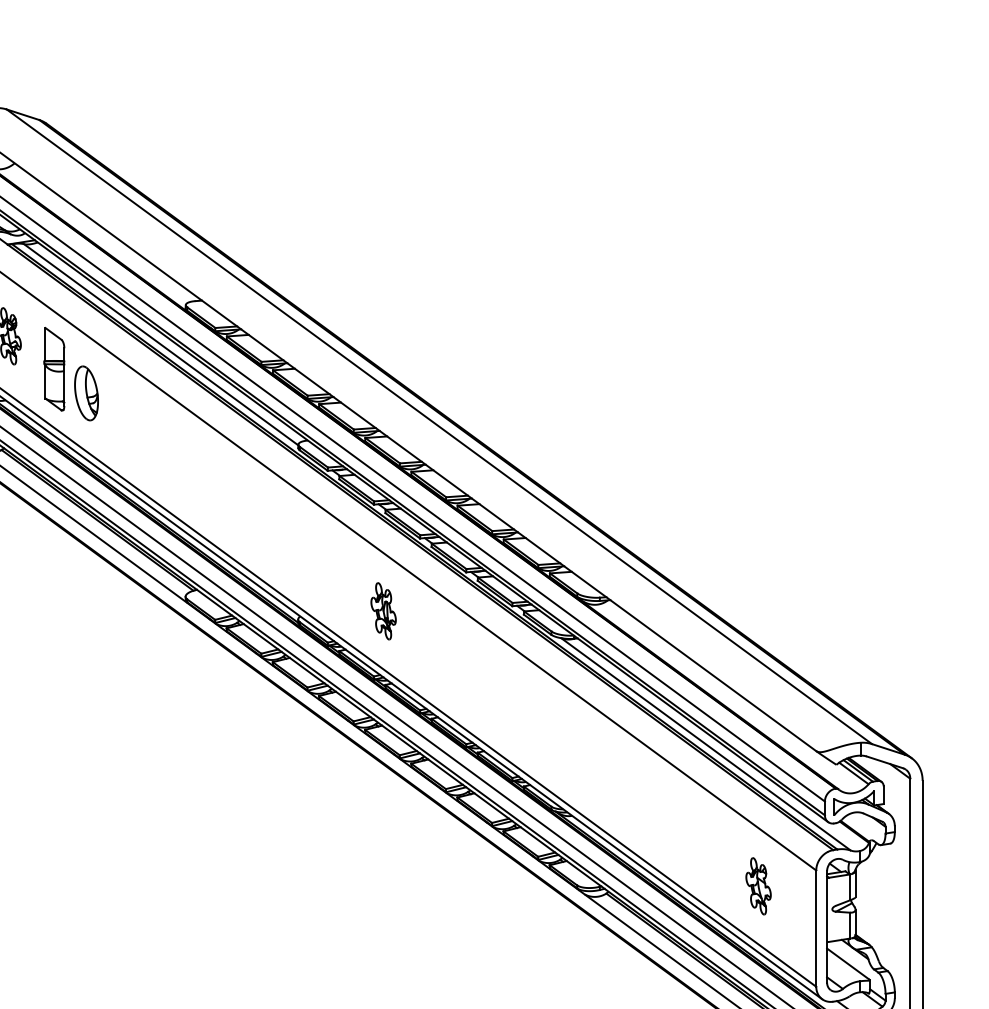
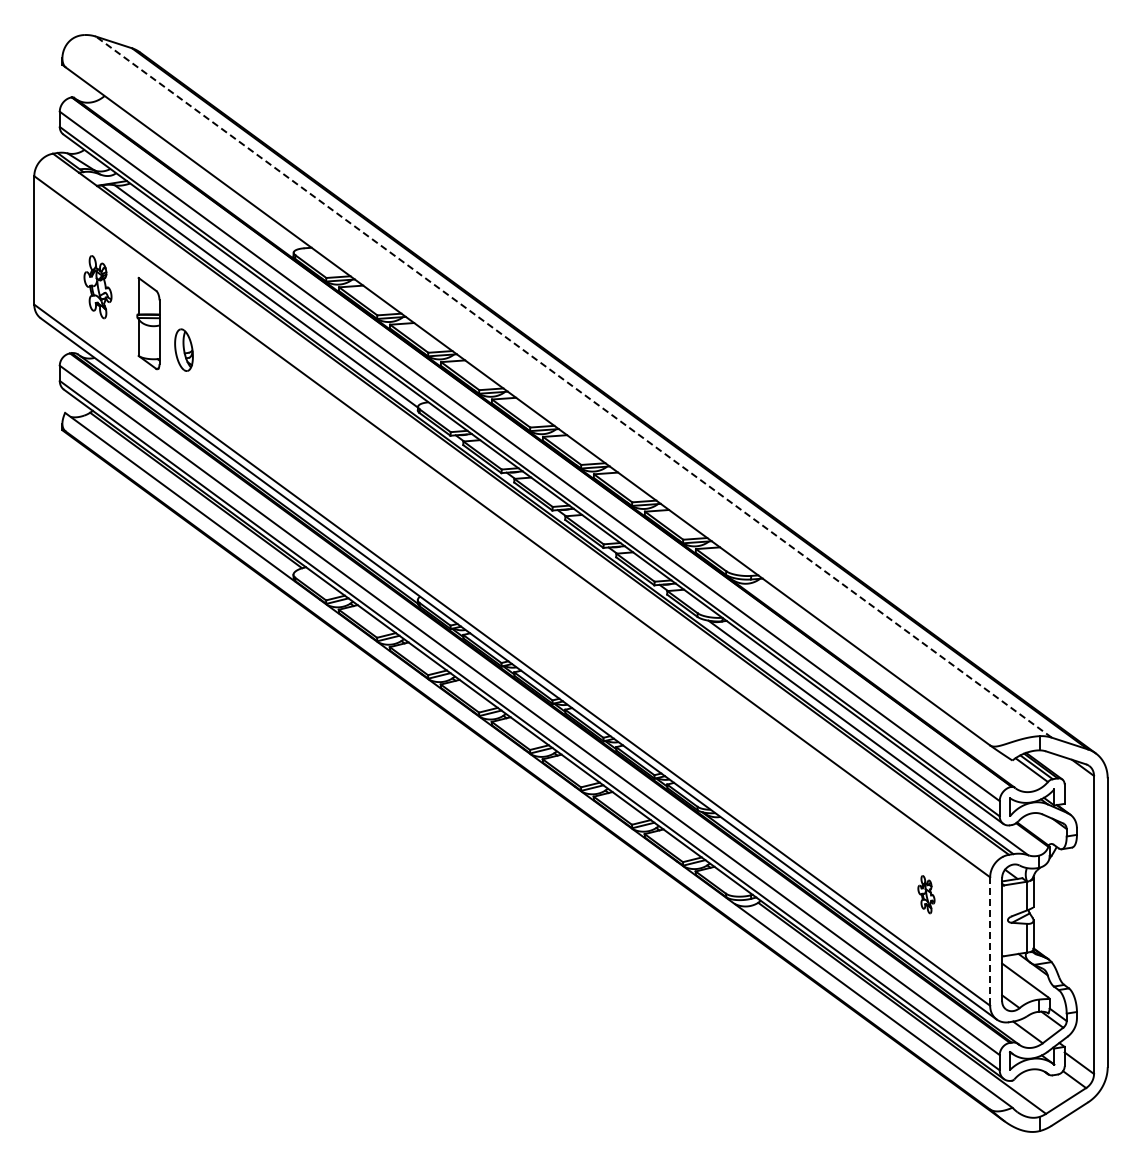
part: (86, 392) -> (183, 349), size x0.7
line: (439, 427) -> (573, 387), solid -> dashed
part: (382, 610) -> (511, 590), removed
part: (758, 886) -> (926, 894), size x0.6
line: (816, 929) -> (990, 942), solid -> dashed

